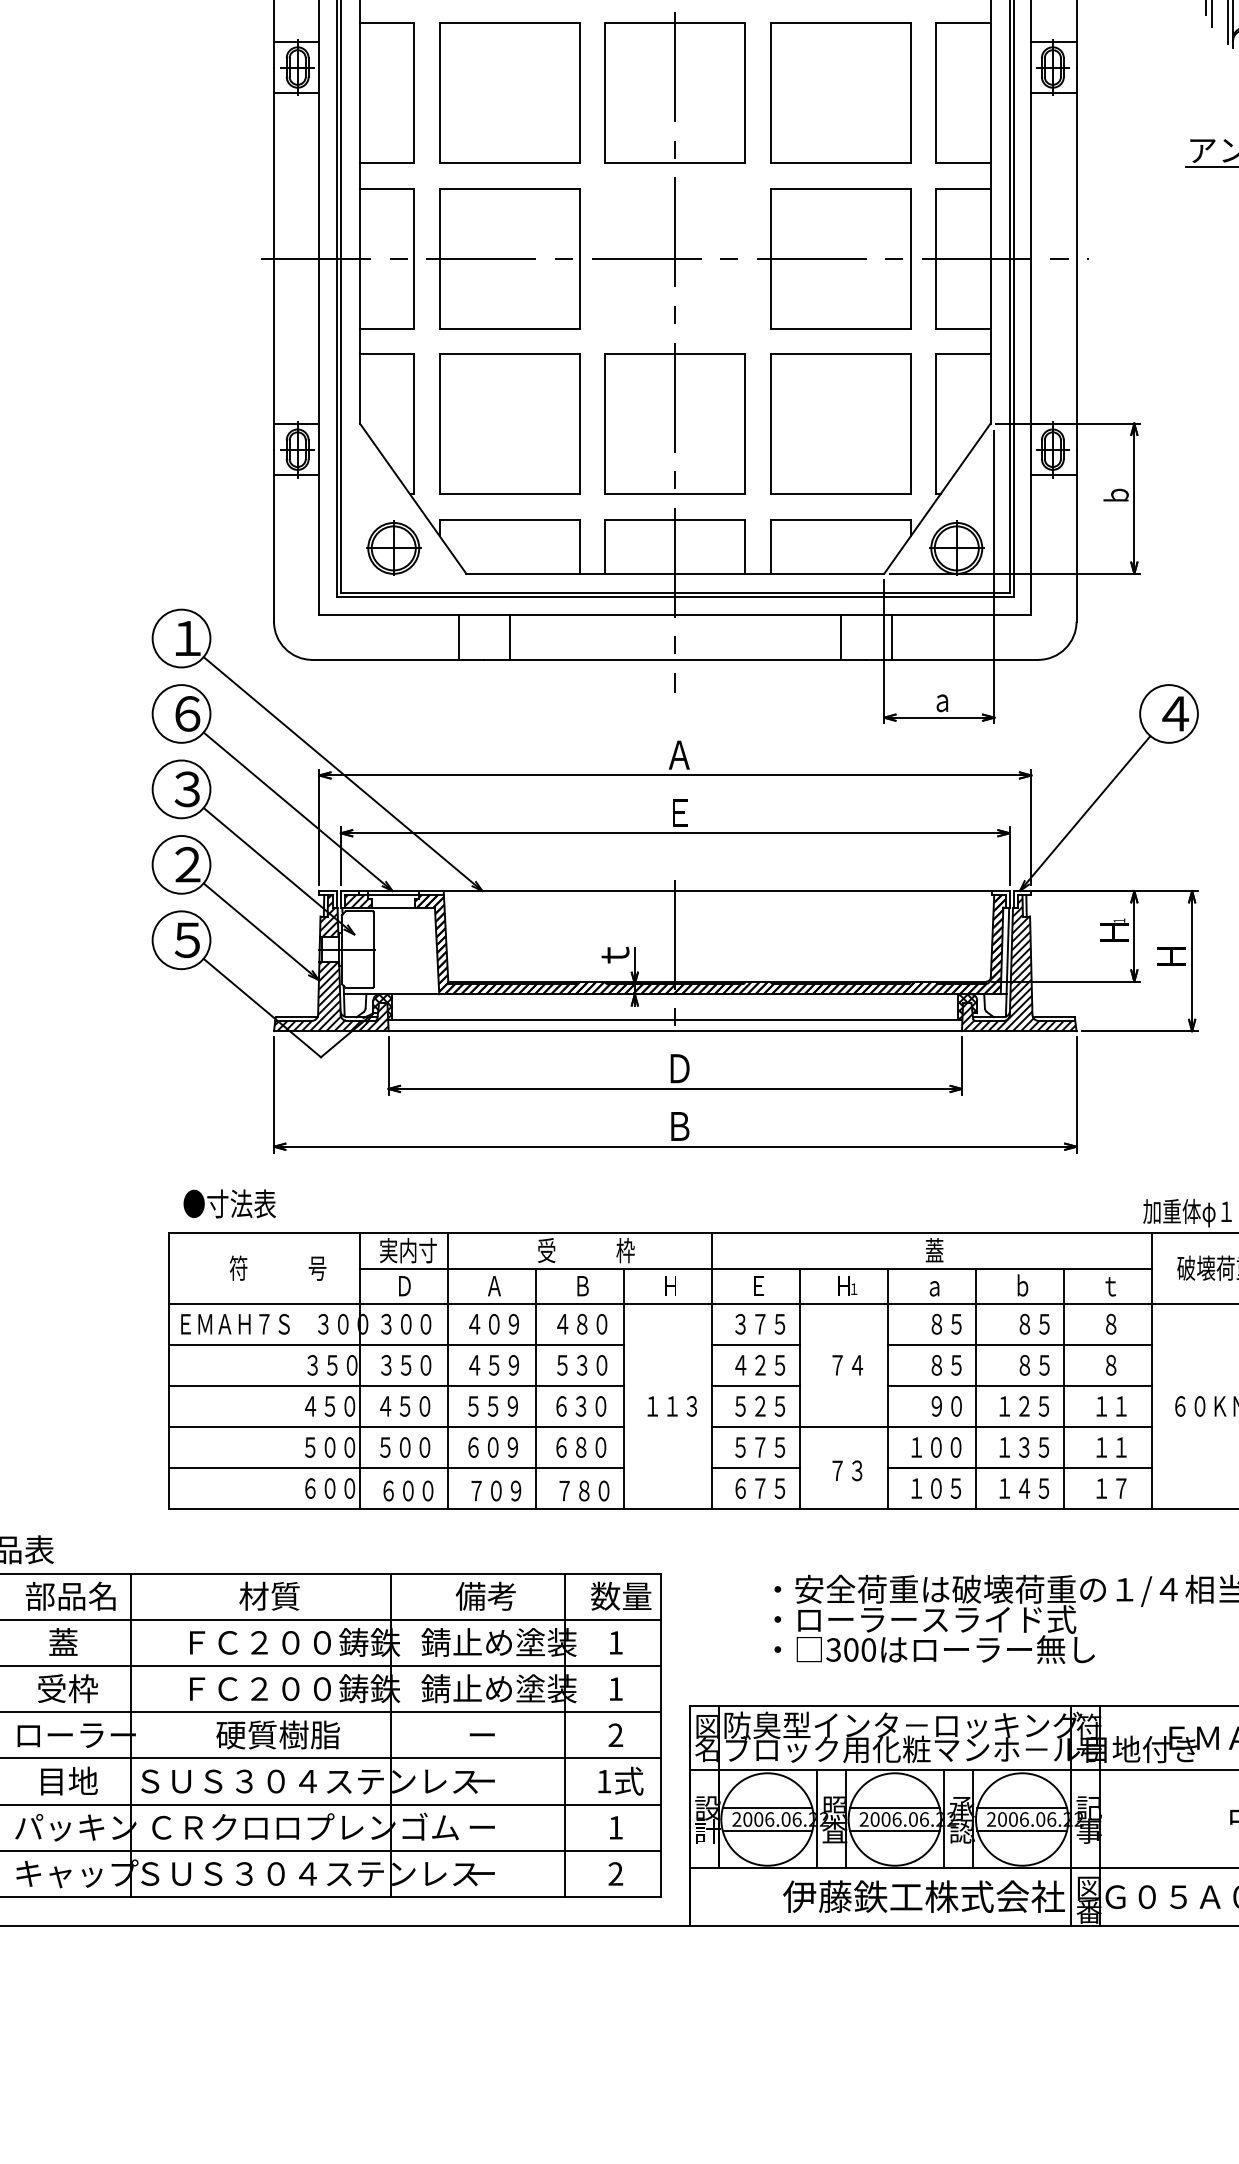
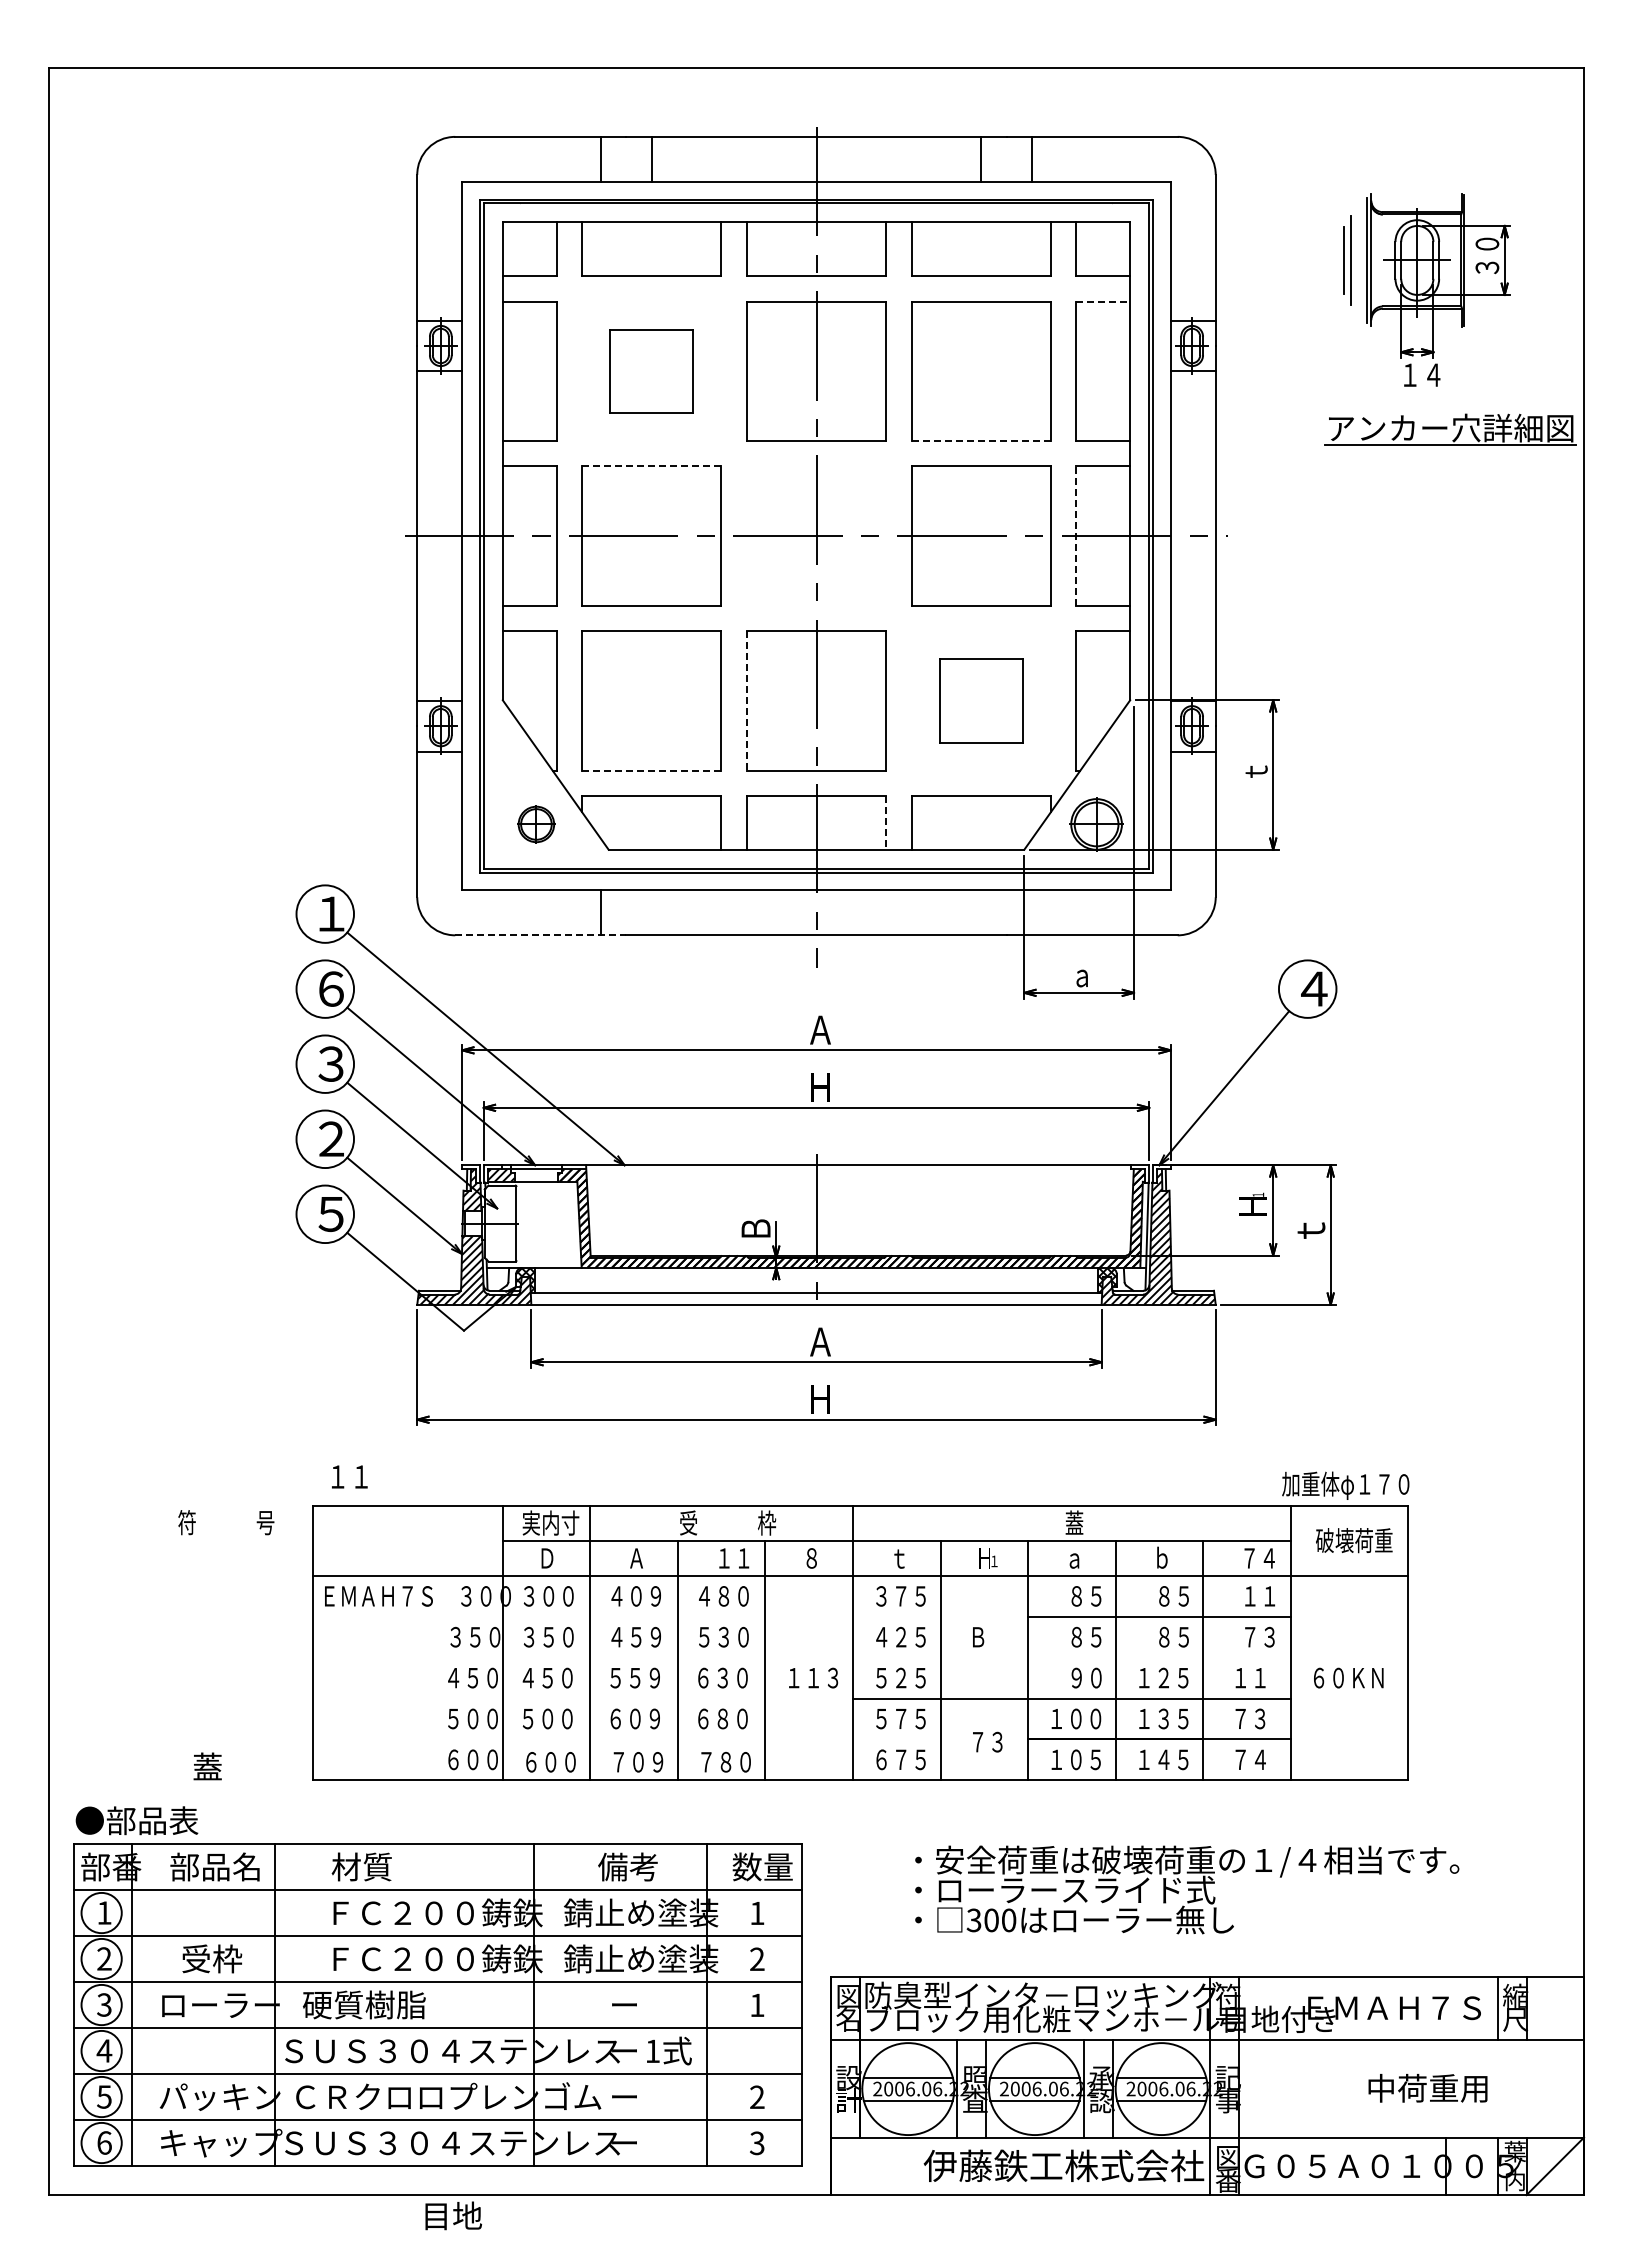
line: (963, 22) -> (1103, 301), solid -> dashed
part: (509, 93) -> (651, 371), size x0.6
line: (841, 163) -> (981, 441), solid -> dashed
line: (509, 188) -> (651, 466), solid -> dashed
line: (936, 259) -> (1076, 536), solid -> dashed
line: (604, 423) -> (746, 700), solid -> dashed
part: (841, 423) -> (981, 700), size x0.6
line: (509, 494) -> (651, 770), solid -> dashed
text: (1115, 495) -> (1254, 771), ｂ -> ｔ
line: (745, 546) -> (886, 822), solid -> dashed
part: (393, 548) -> (536, 824), size x0.7
line: (509, 636) -> (651, 912), removed
line: (841, 636) -> (981, 912), removed
line: (891, 636) -> (1031, 912), removed
line: (397, 660) -> (540, 935), solid -> dashed
text: (679, 812) -> (820, 1087), Ｅ -> Ｈ
text: (613, 954) -> (755, 1228), ｔ -> Ｂ
text: (1171, 956) -> (1310, 1230), Ｈ -> ｔ
text: (679, 1068) -> (820, 1341), Ｄ -> Ａ
text: (679, 1126) -> (820, 1399), Ｂ -> Ｈ
text: (230, 1203) -> (373, 1476), ●寸法表 -> １１
text: (278, 1268) -> (226, 1522), moved
text: (592, 1286) -> (734, 1558), Ｂ -> １１
text: (670, 1286) -> (811, 1558), Ｈ -> ８
text: (758, 1286) -> (899, 1558), Ｅ -> ｔ
text: (1120, 1286) -> (1259, 1558), ｔ -> ７４
text: (1121, 1324) -> (1260, 1596), ８ -> １１
line: (396, 1344) -> (539, 1616), removed
line: (755, 1344) -> (896, 1616), removed
text: (1120, 1364) -> (1259, 1636), ８ -> ７３
text: (848, 1365) -> (988, 1637), ７４ -> Ｂ
line: (396, 1385) -> (539, 1657), removed
line: (755, 1385) -> (896, 1657), removed
line: (1020, 1385) -> (1159, 1657), removed
line: (396, 1426) -> (539, 1698), removed
text: (1111, 1447) -> (1250, 1718), １１ -> ７３
line: (396, 1468) -> (539, 1739), removed
line: (755, 1468) -> (896, 1739), removed
text: (1111, 1488) -> (1250, 1759), １７ -> ７４
text: (269, 1595) -> (361, 1866), moved
text: (63, 1642) -> (207, 1766), moved
text: (615, 1688) -> (757, 1958), 1 -> 2
text: (278, 1734) -> (364, 2004), moved
text: (615, 1734) -> (757, 2004), 2 -> 1
text: (69, 1780) -> (453, 2215), moved
text: (621, 1780) -> (669, 2050), moved
text: (615, 1826) -> (757, 2096), 1 -> 2
text: (615, 1874) -> (757, 2143), 2 -> 3

